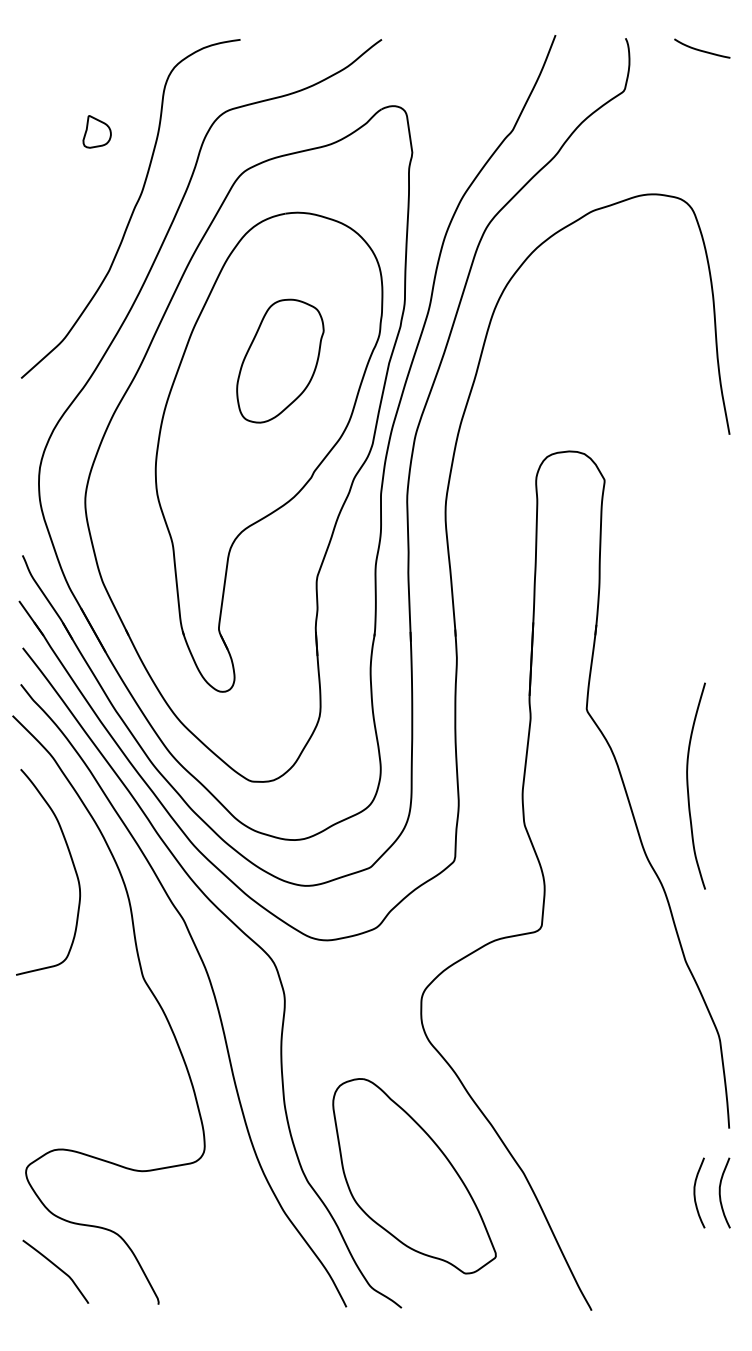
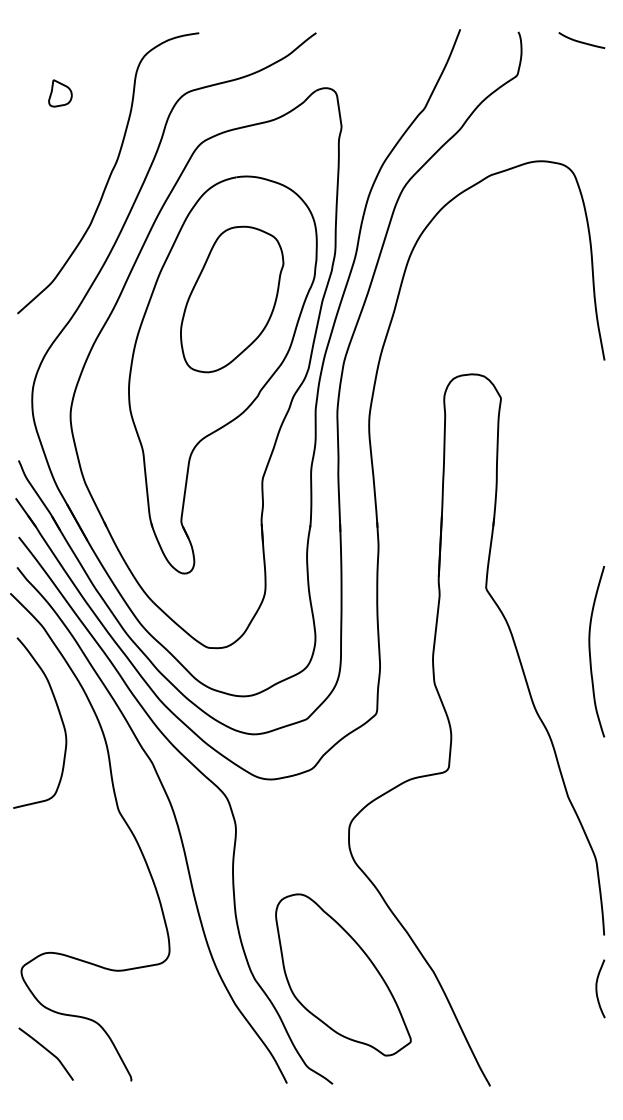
part: (97, 131) -> (60, 93), moved
part: (280, 361) -> (232, 299), size x1.43
curve: (688, 785) -> (590, 651), moved
curve: (695, 1192) -> (576, 988), removed

